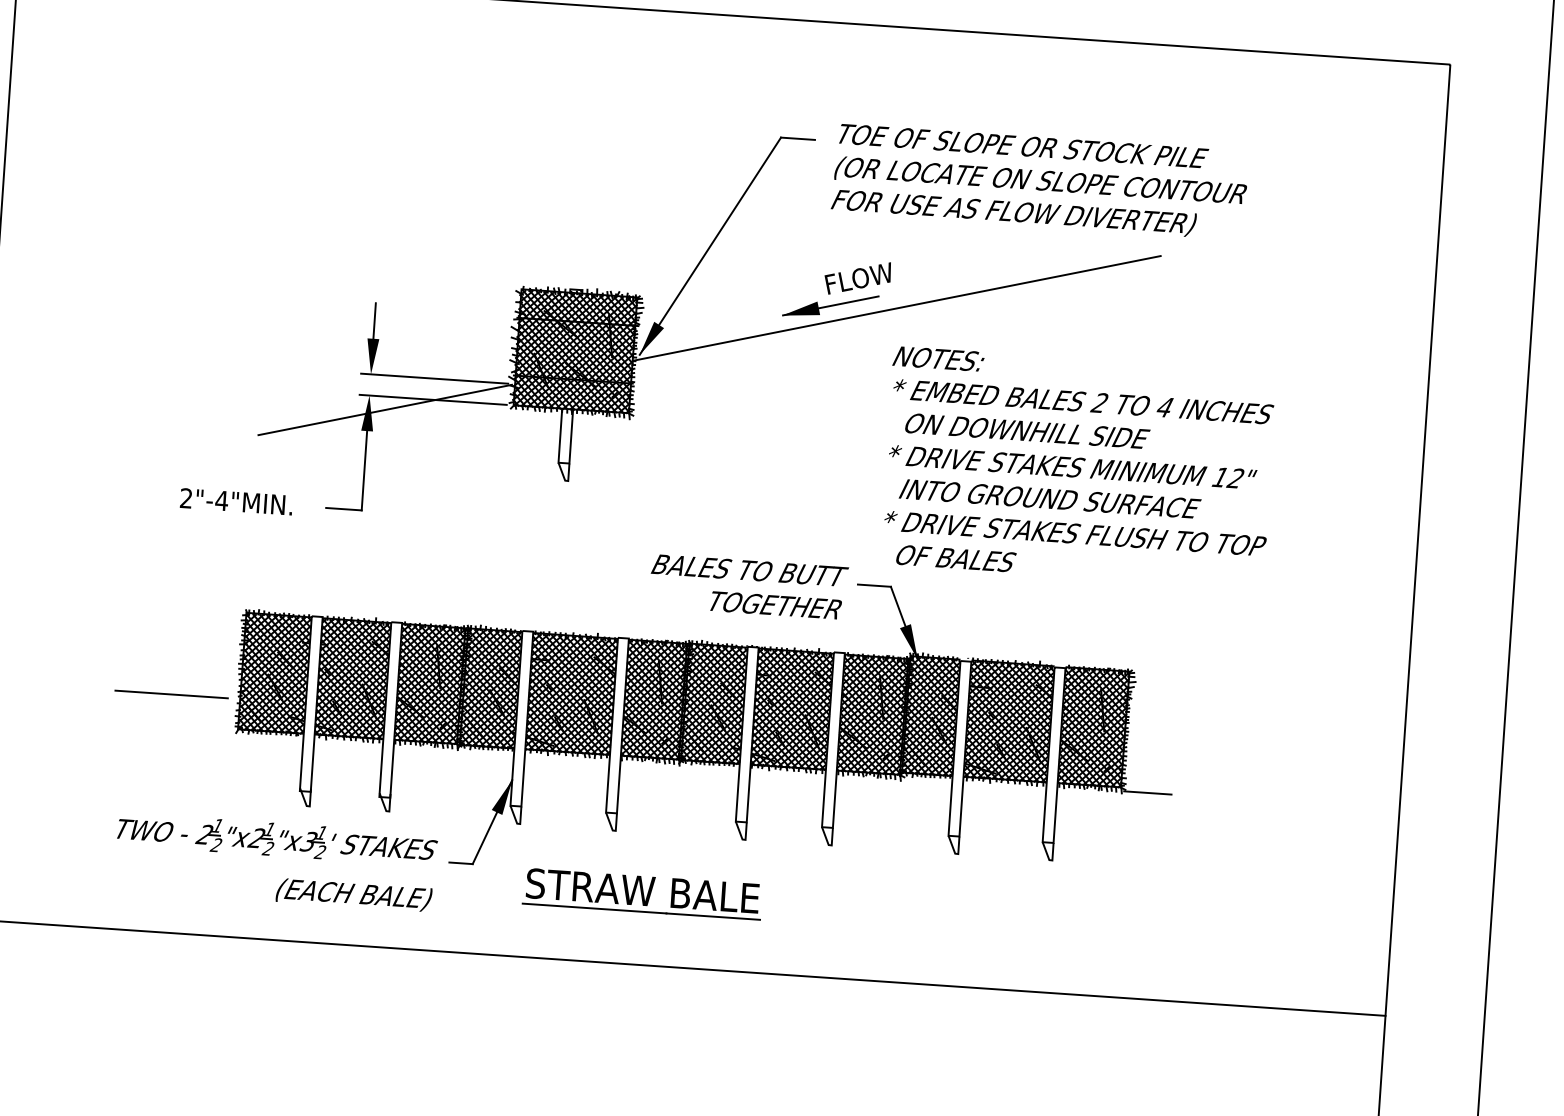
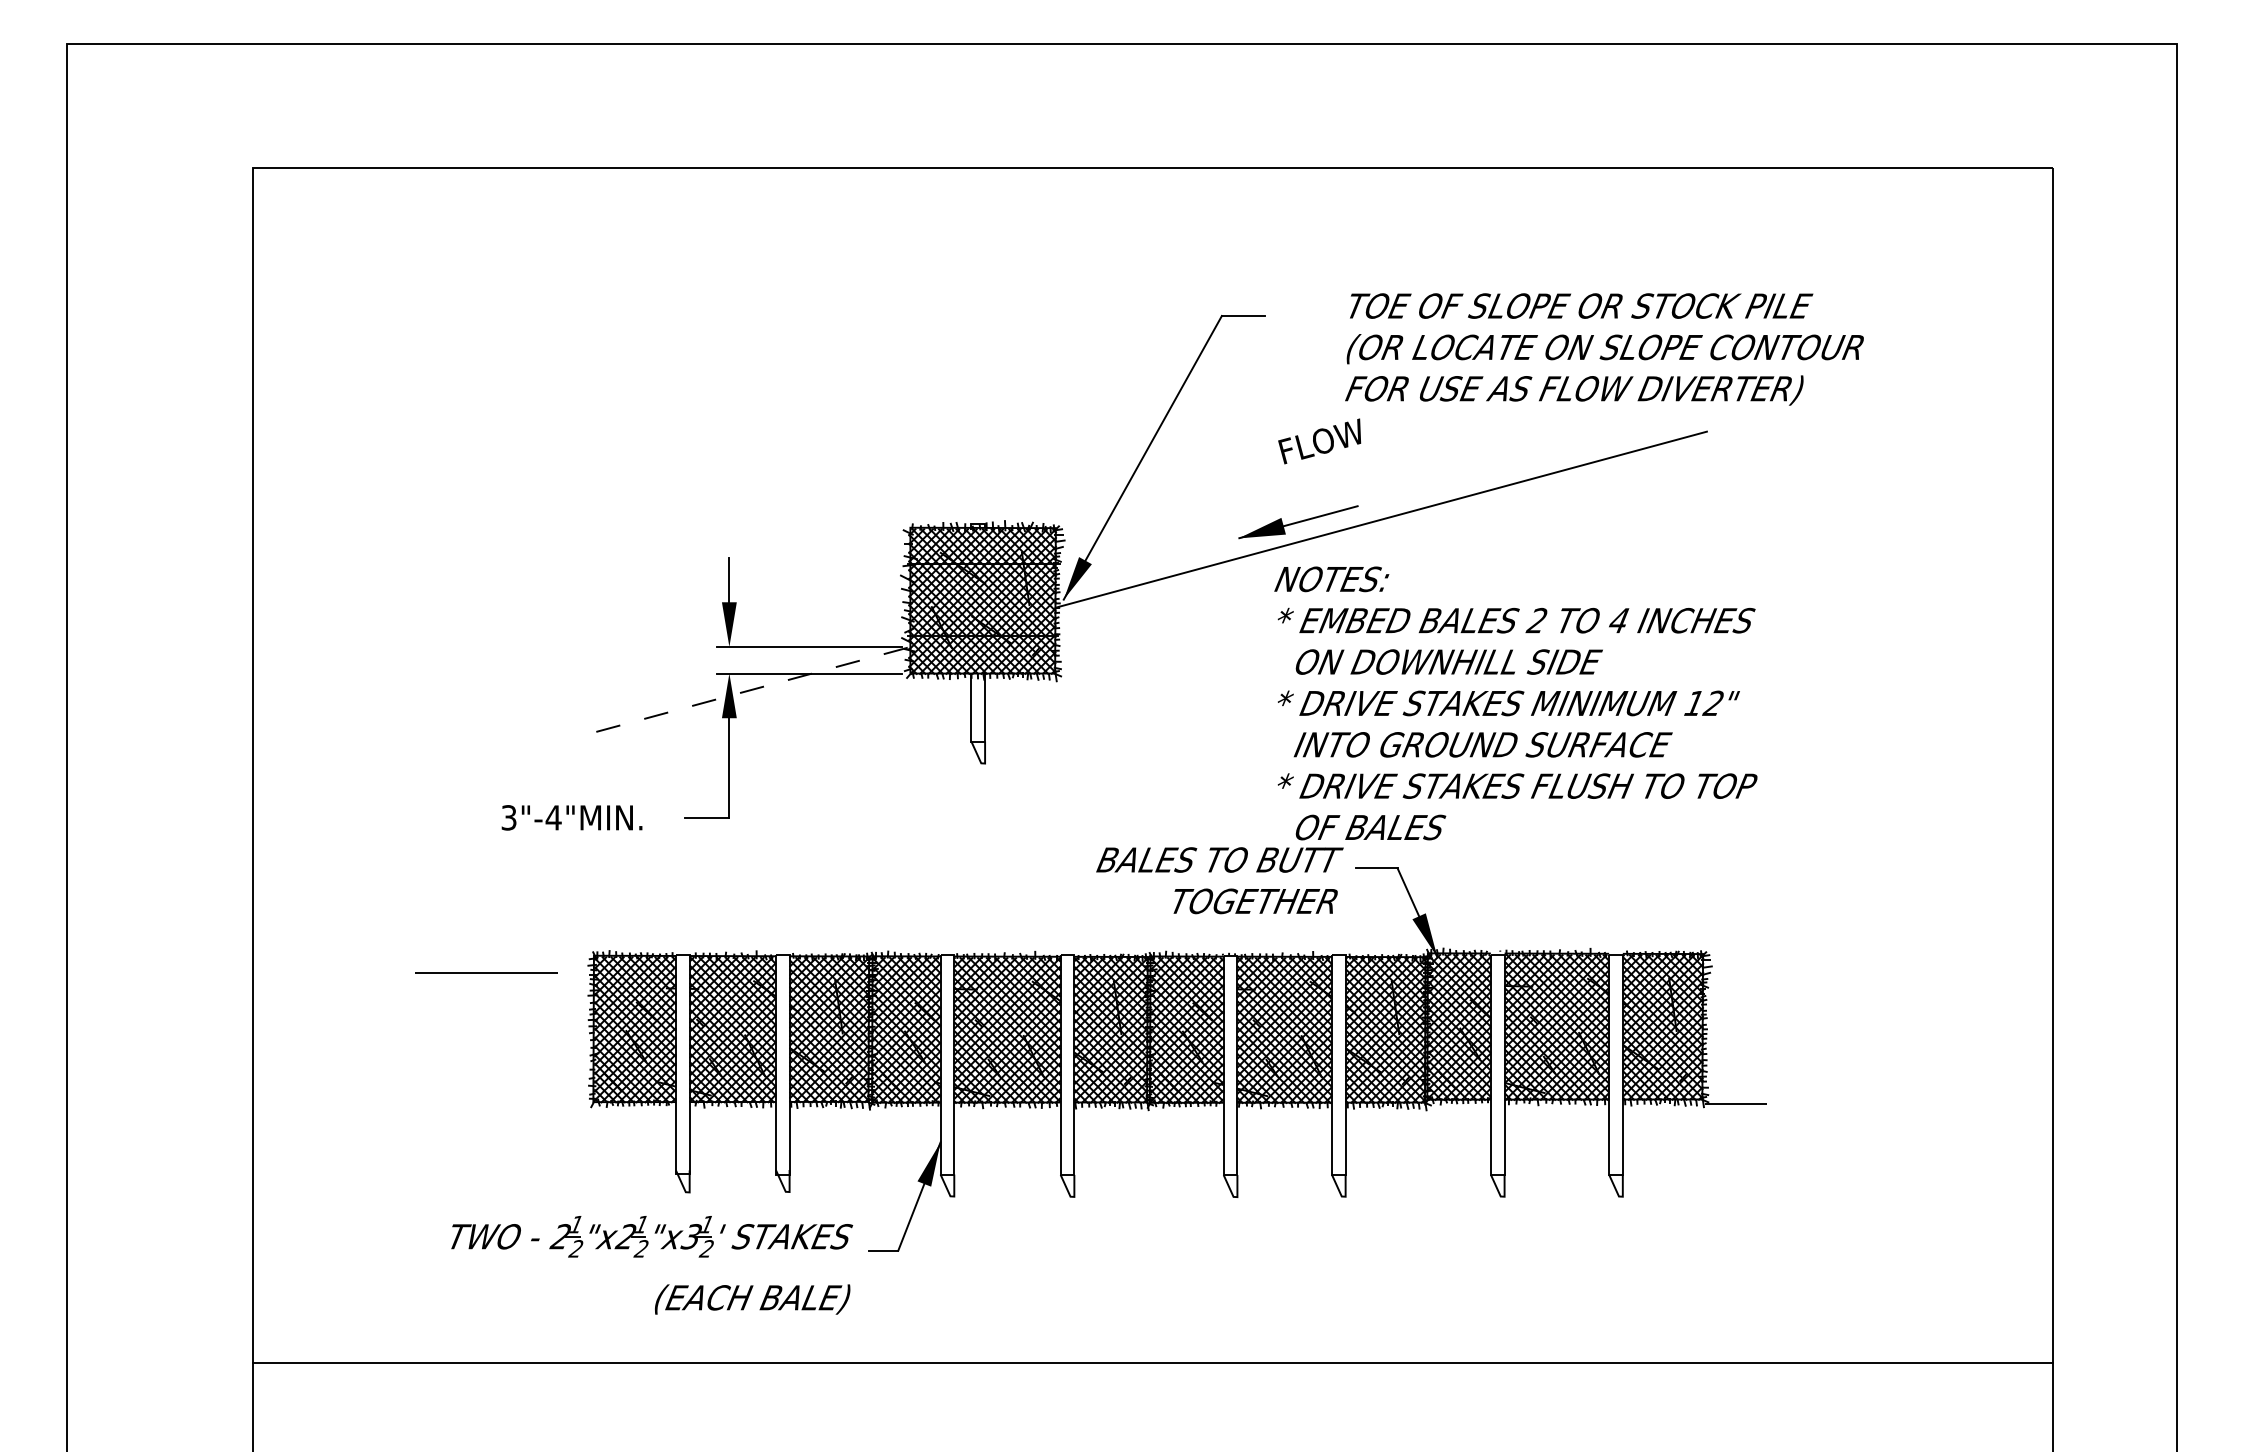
text: (1040, 182) -> (1604, 349), moved
text: (857, 278) -> (1319, 441), moved
line: (384, 410) -> (749, 690), solid -> dashed
text: (1078, 467) -> (1515, 703), moved
text: (185, 498) -> (508, 817), 2"-4"MIN. -> 3"-4"MIN.
line: (171, 693) -> (486, 972), moved
part: (641, 893) -> (1112, 1273), removed

